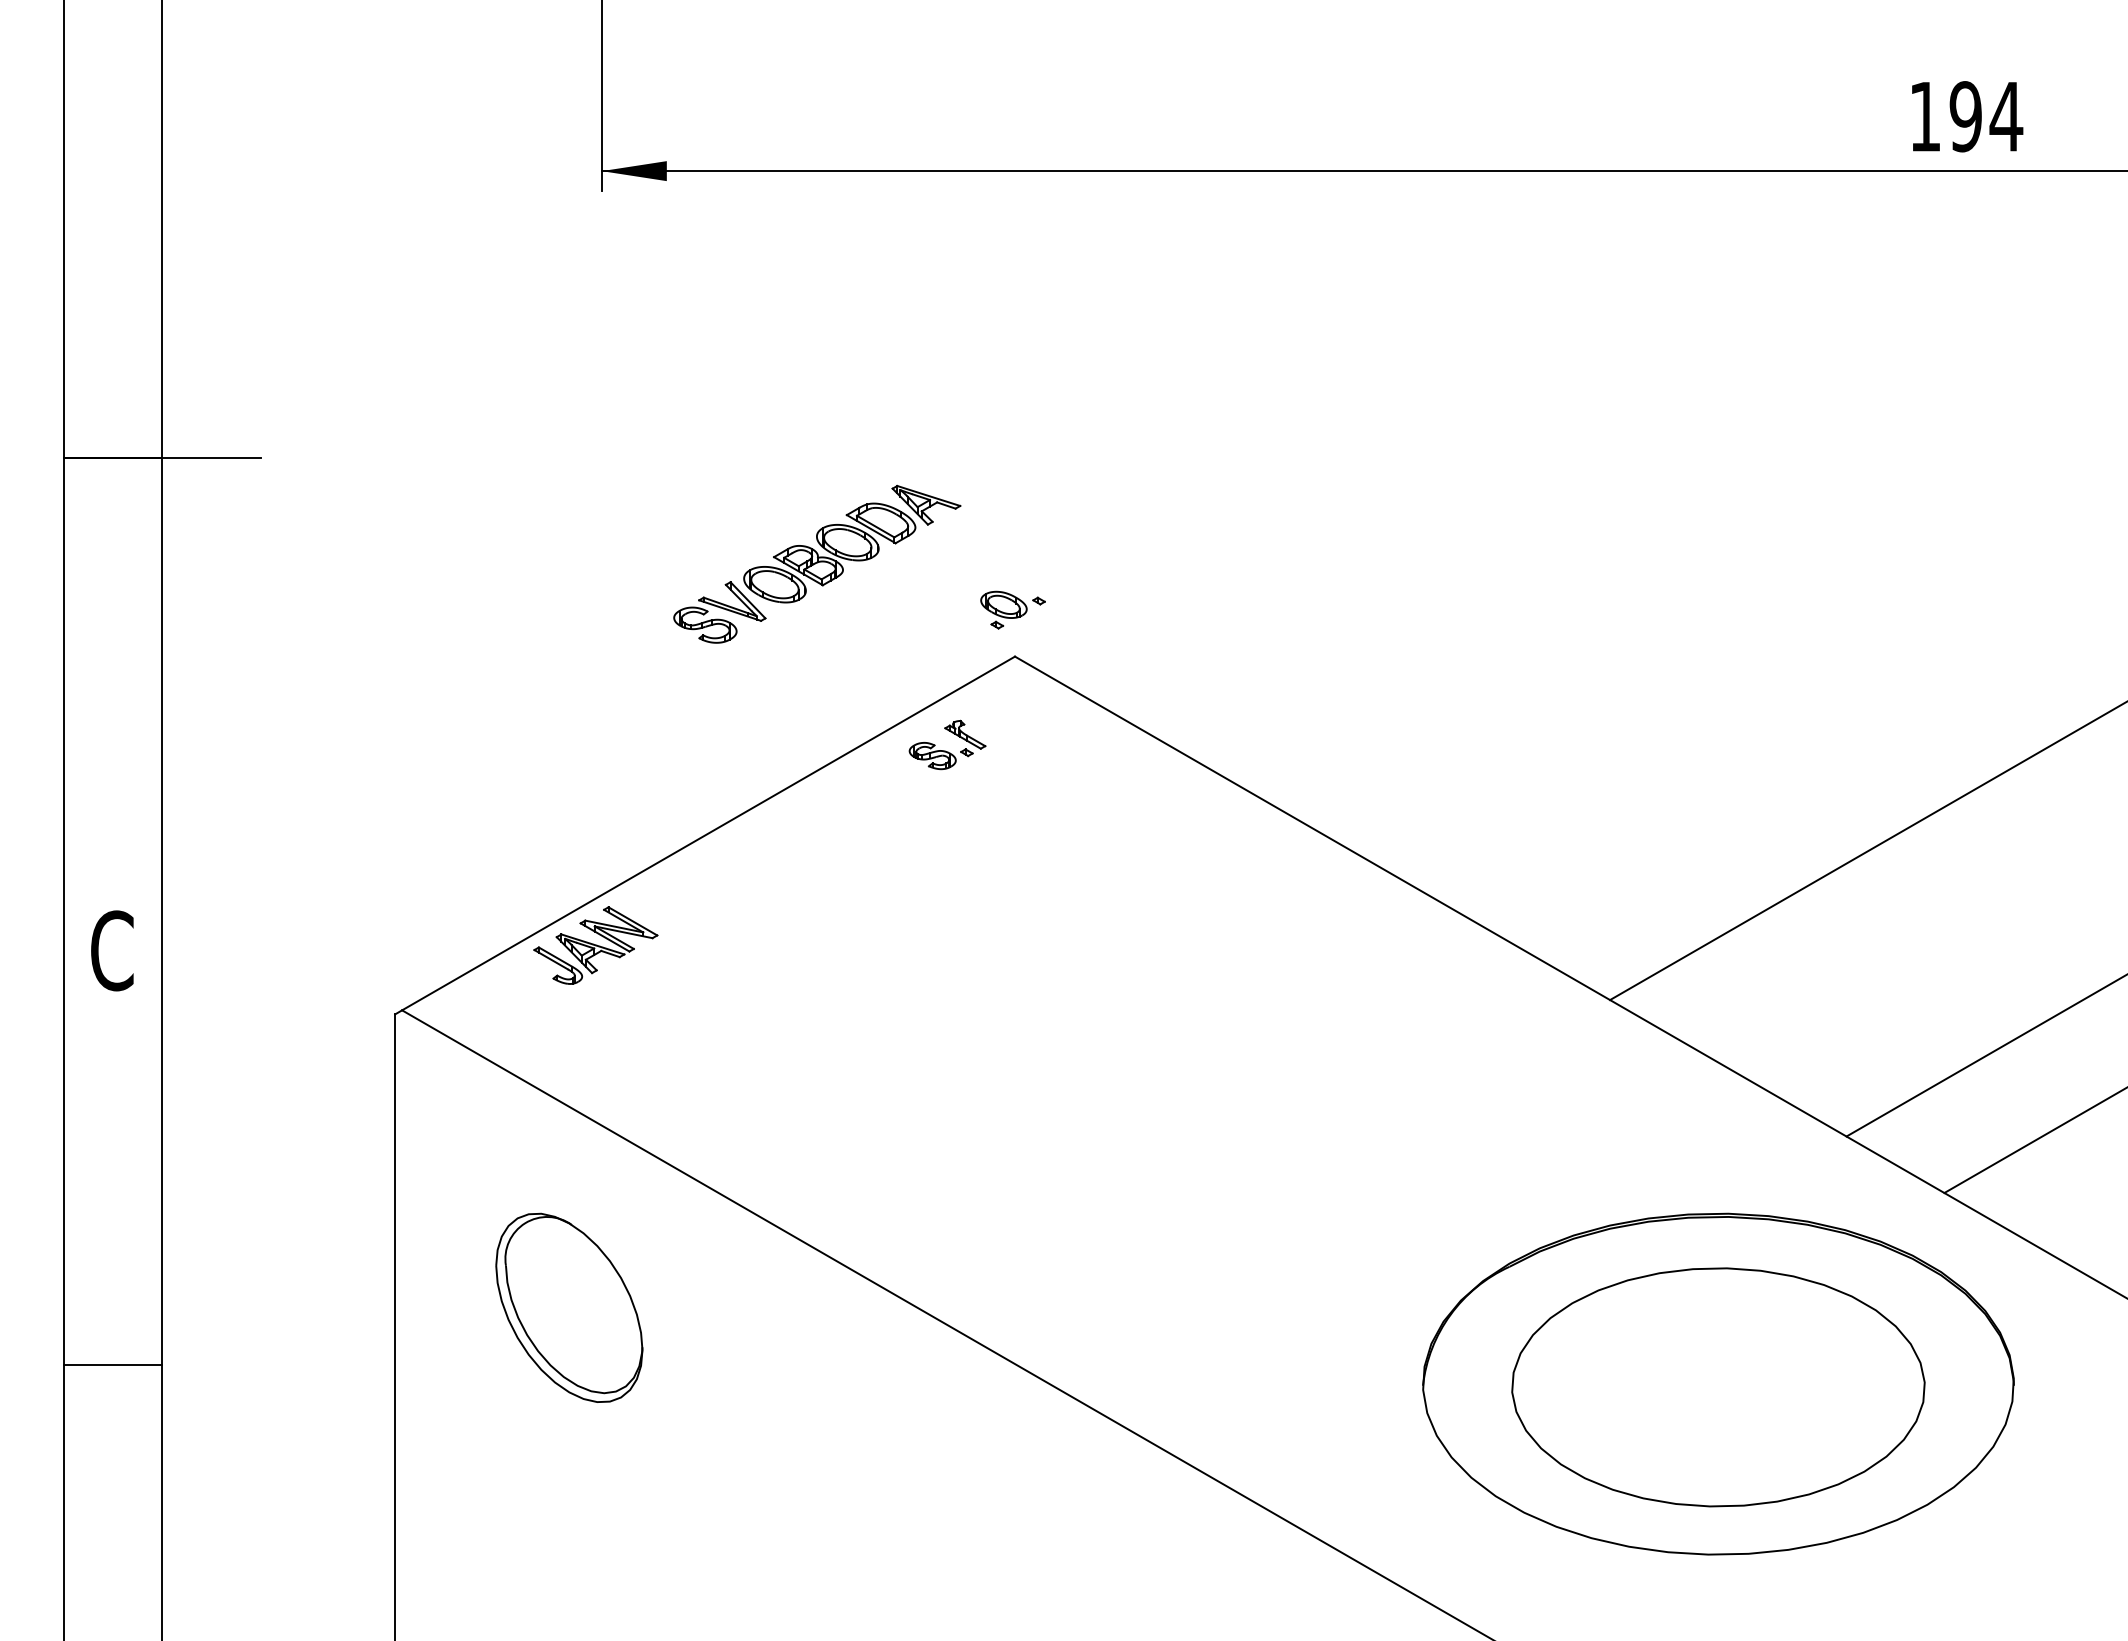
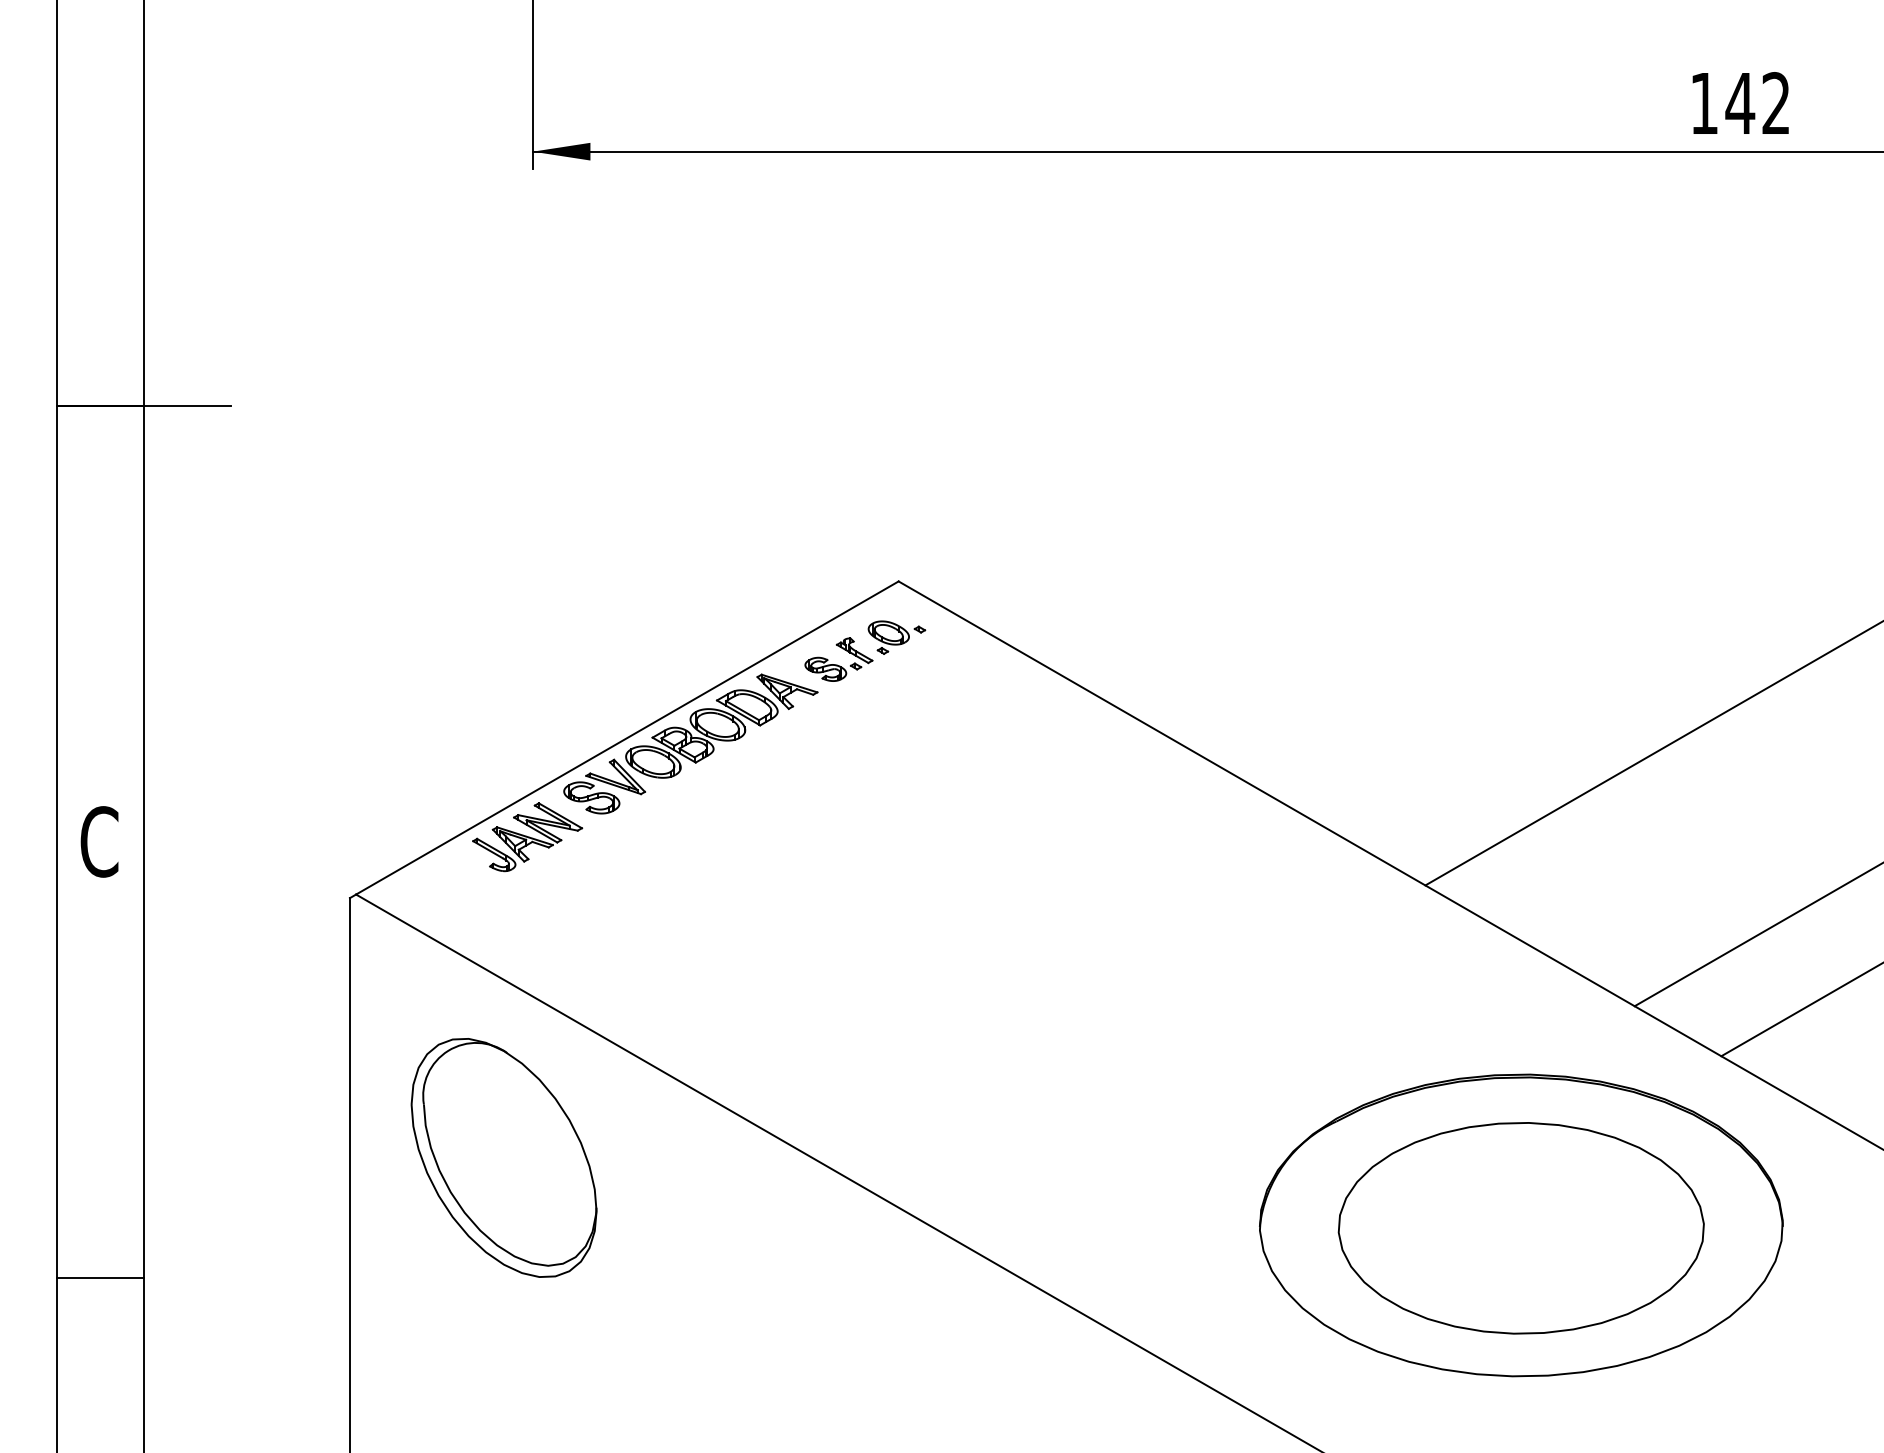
text: (1985, 116) -> (1757, 103), 194 -> 142
part: (817, 563) -> (691, 743), moved
part: (1012, 609) -> (896, 637), moved
part: (569, 1307) -> (504, 1157), size x1.43
line: (112, 1365) -> (99, 1277), moved

